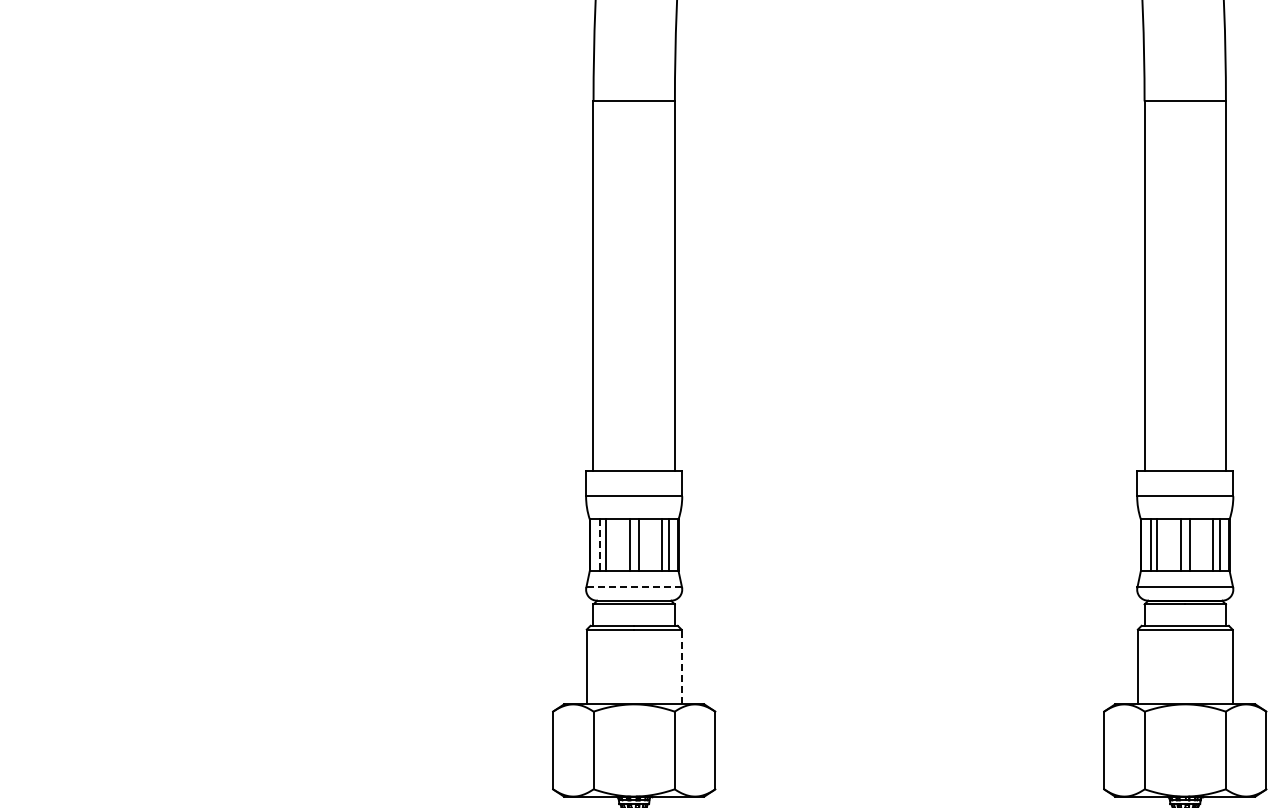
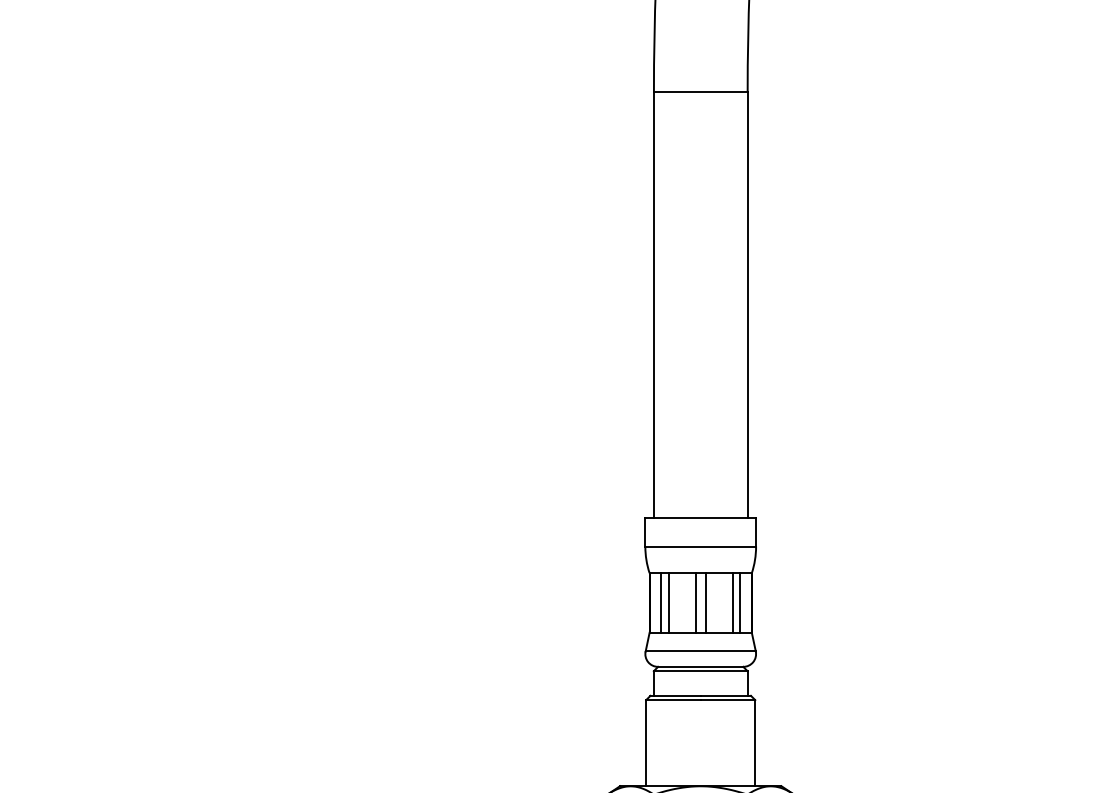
line: (599, 545) -> (660, 603), dashed -> solid
line: (634, 587) -> (701, 651), dashed -> solid
line: (681, 666) -> (755, 742), dashed -> solid

